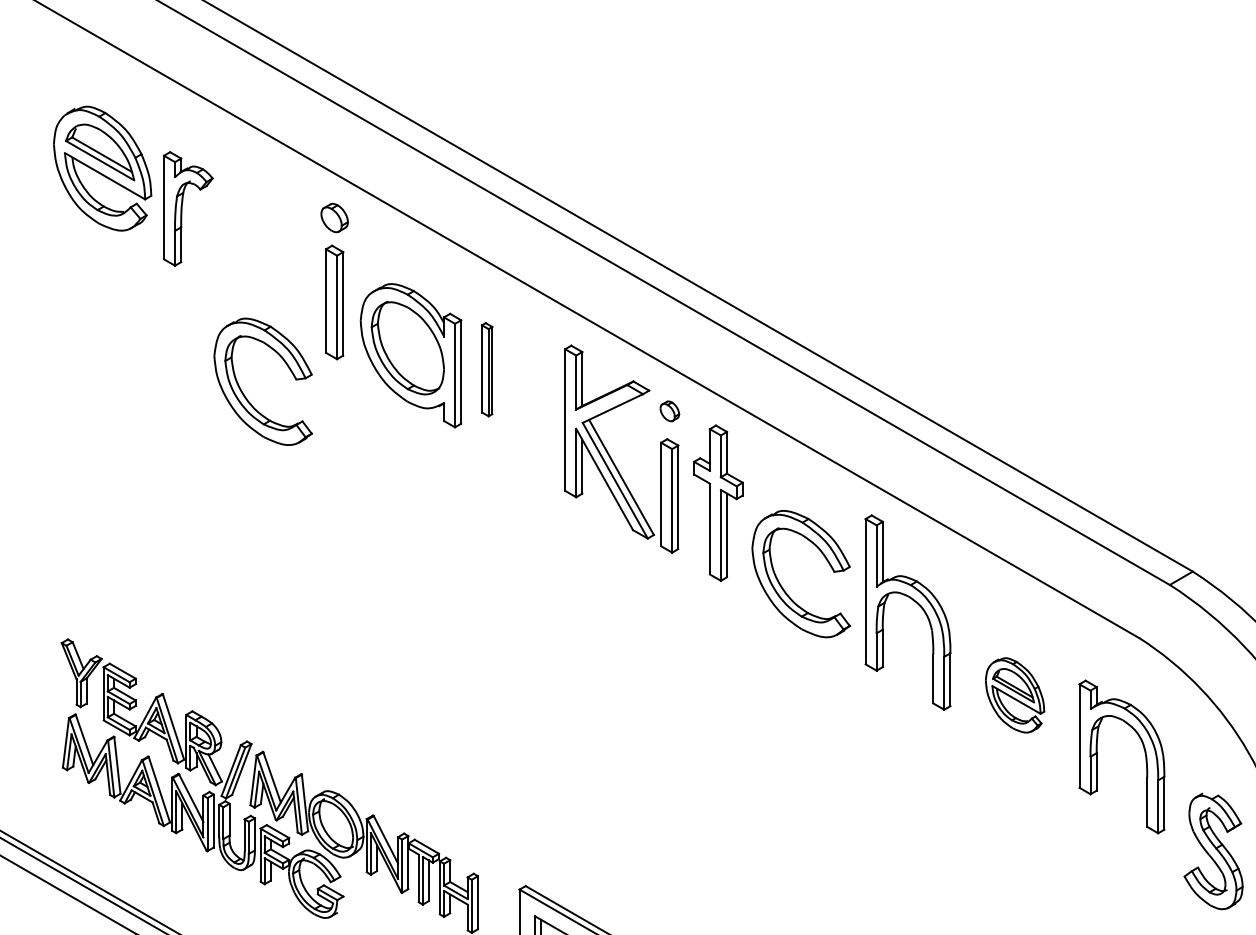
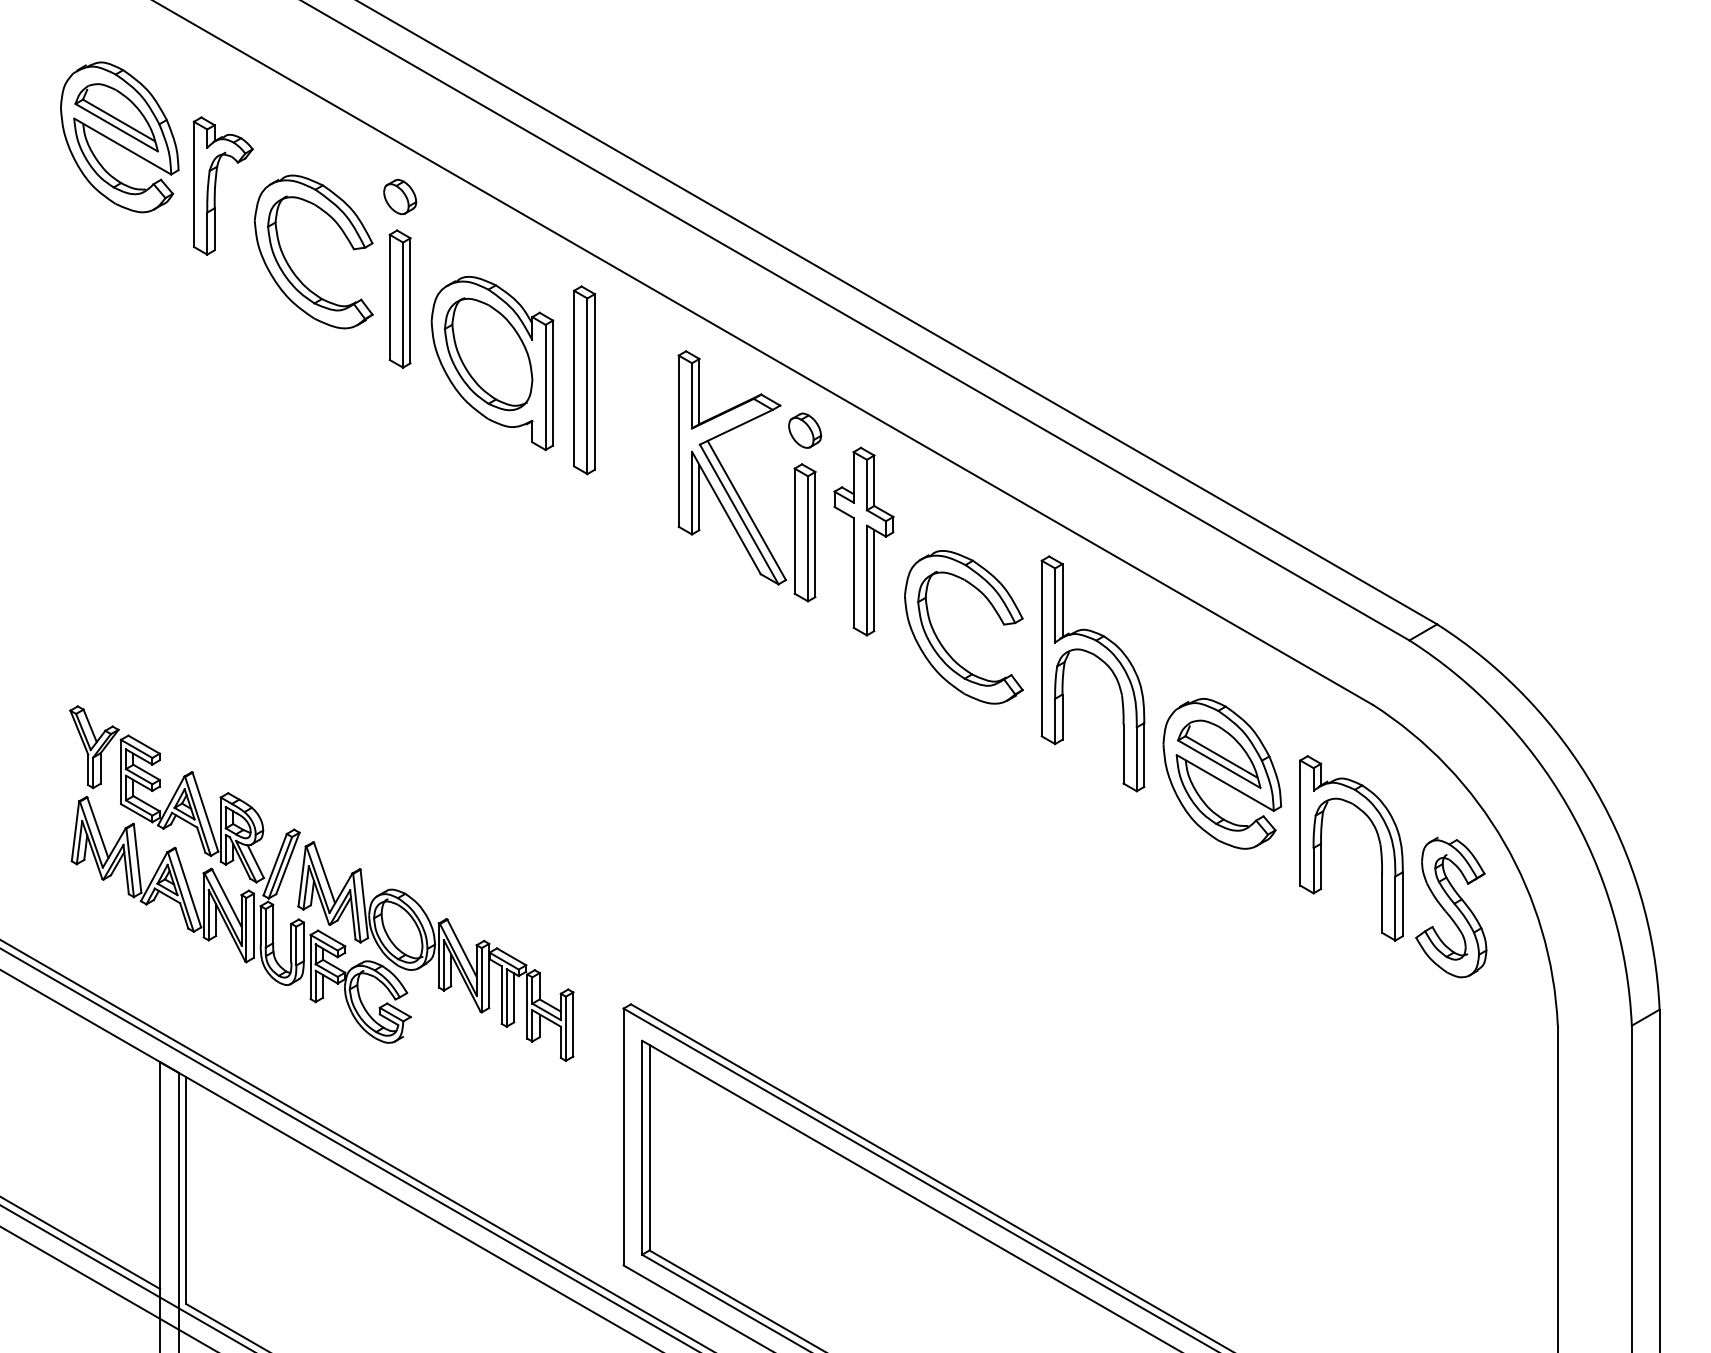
part: (487, 369) -> (584, 380), size x1.67
part: (243, 392) -> (289, 264), moved
part: (670, 411) -> (805, 430), size x1.43
part: (1015, 695) -> (1222, 773), size x1.67
part: (1213, 851) -> (1451, 907), moved

